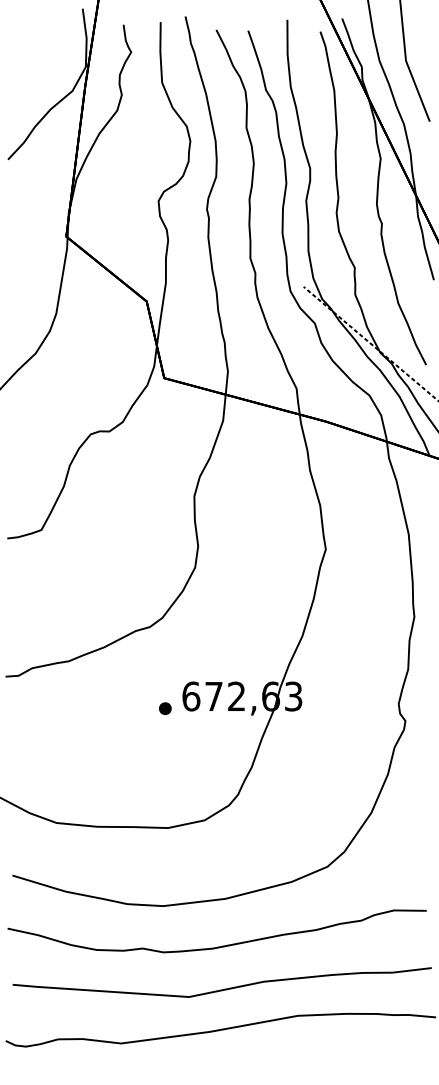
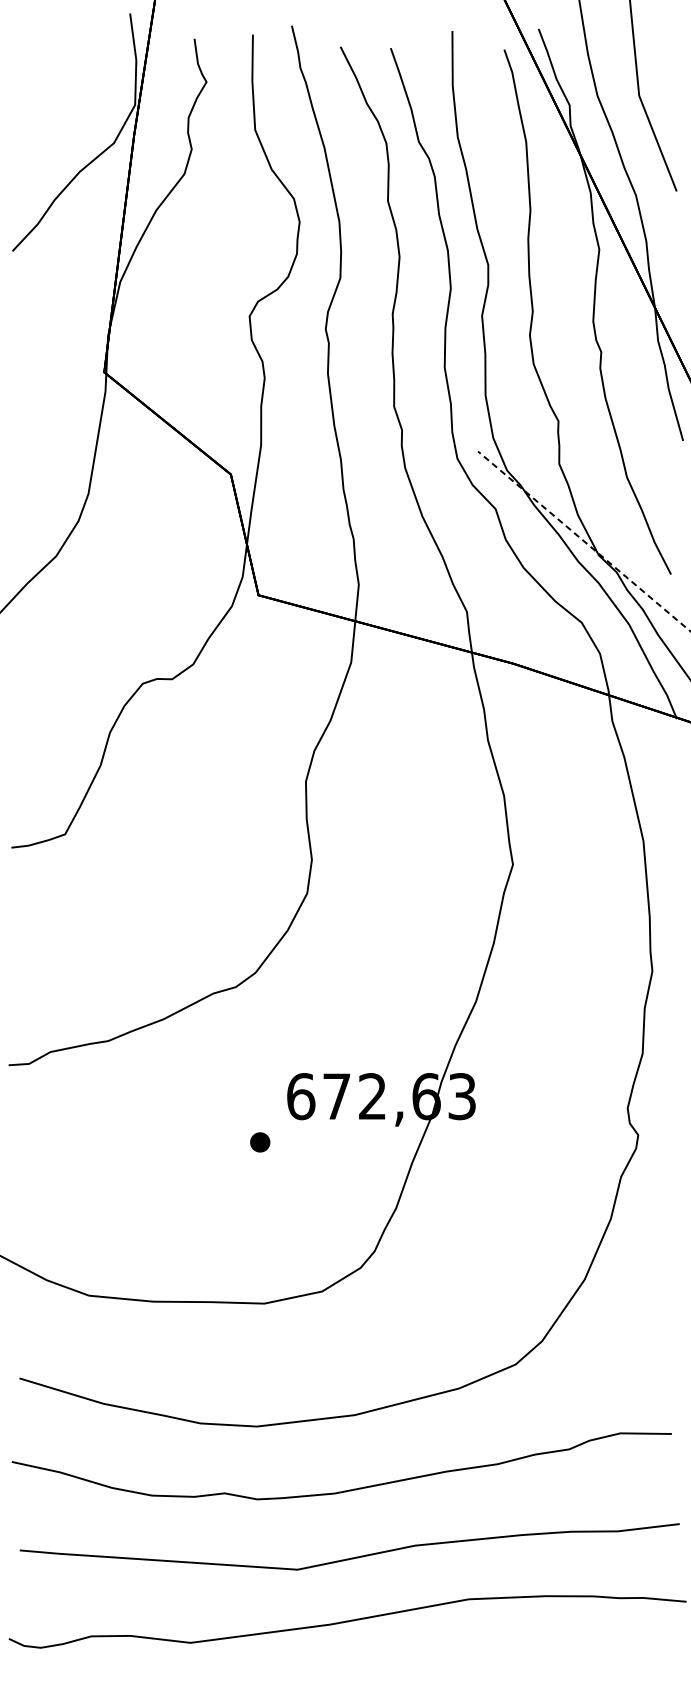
part: (165, 708) -> (260, 1142), moved

